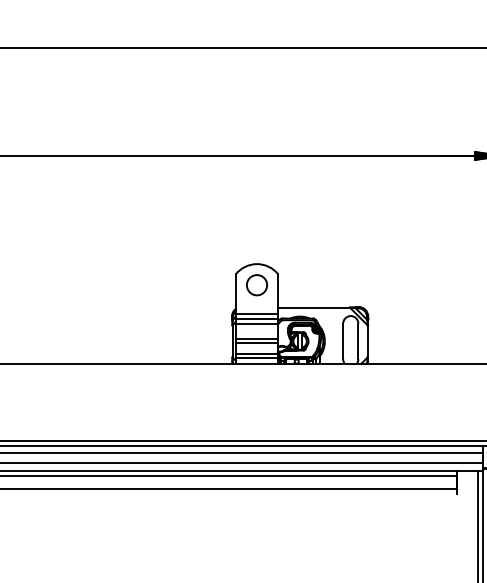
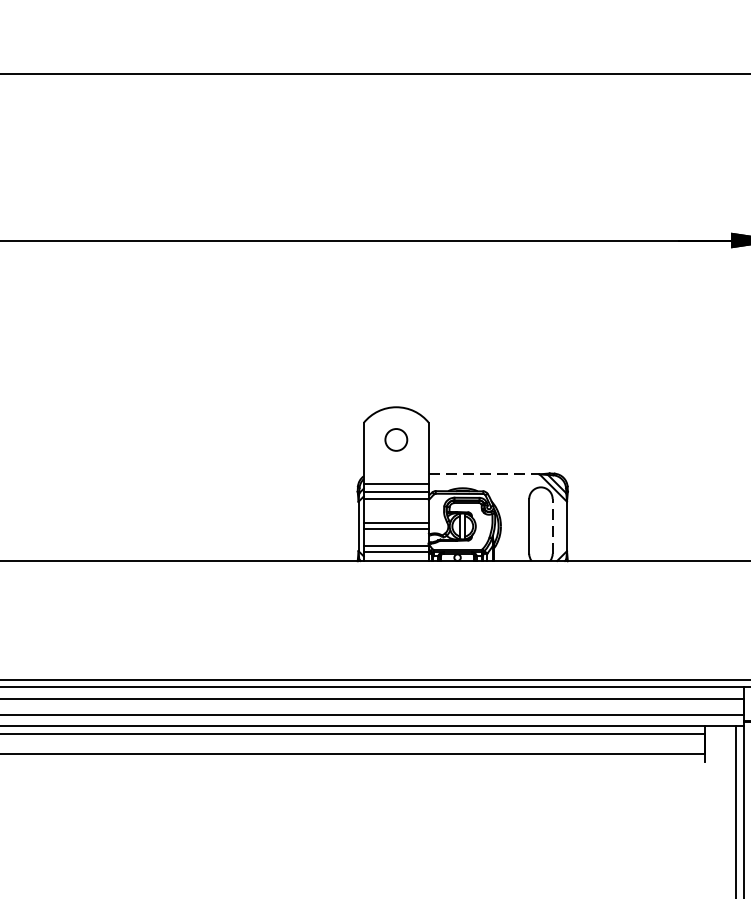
circle: (256, 285) -> (395, 440), size x0.7
line: (314, 307) -> (484, 474), solid -> dashed
line: (358, 341) -> (552, 526), solid -> dashed

